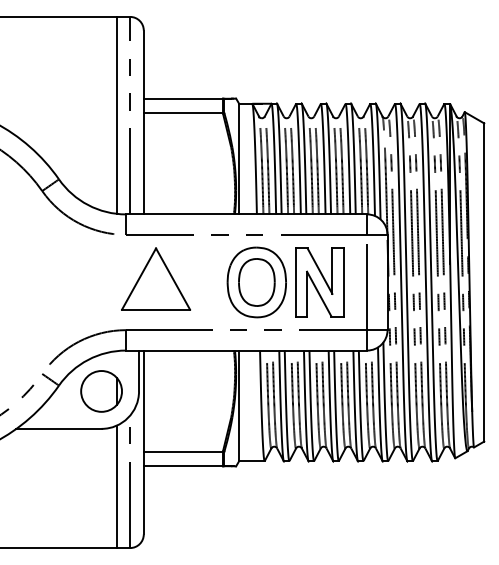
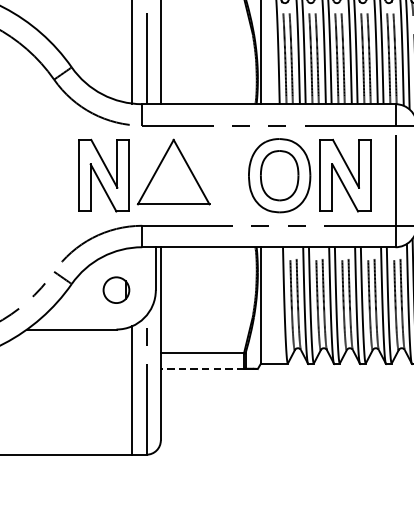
part: (89, 282) -> (103, 175), added
part: (101, 391) -> (116, 290), size x0.6
line: (183, 466) -> (202, 369), solid -> dashed

